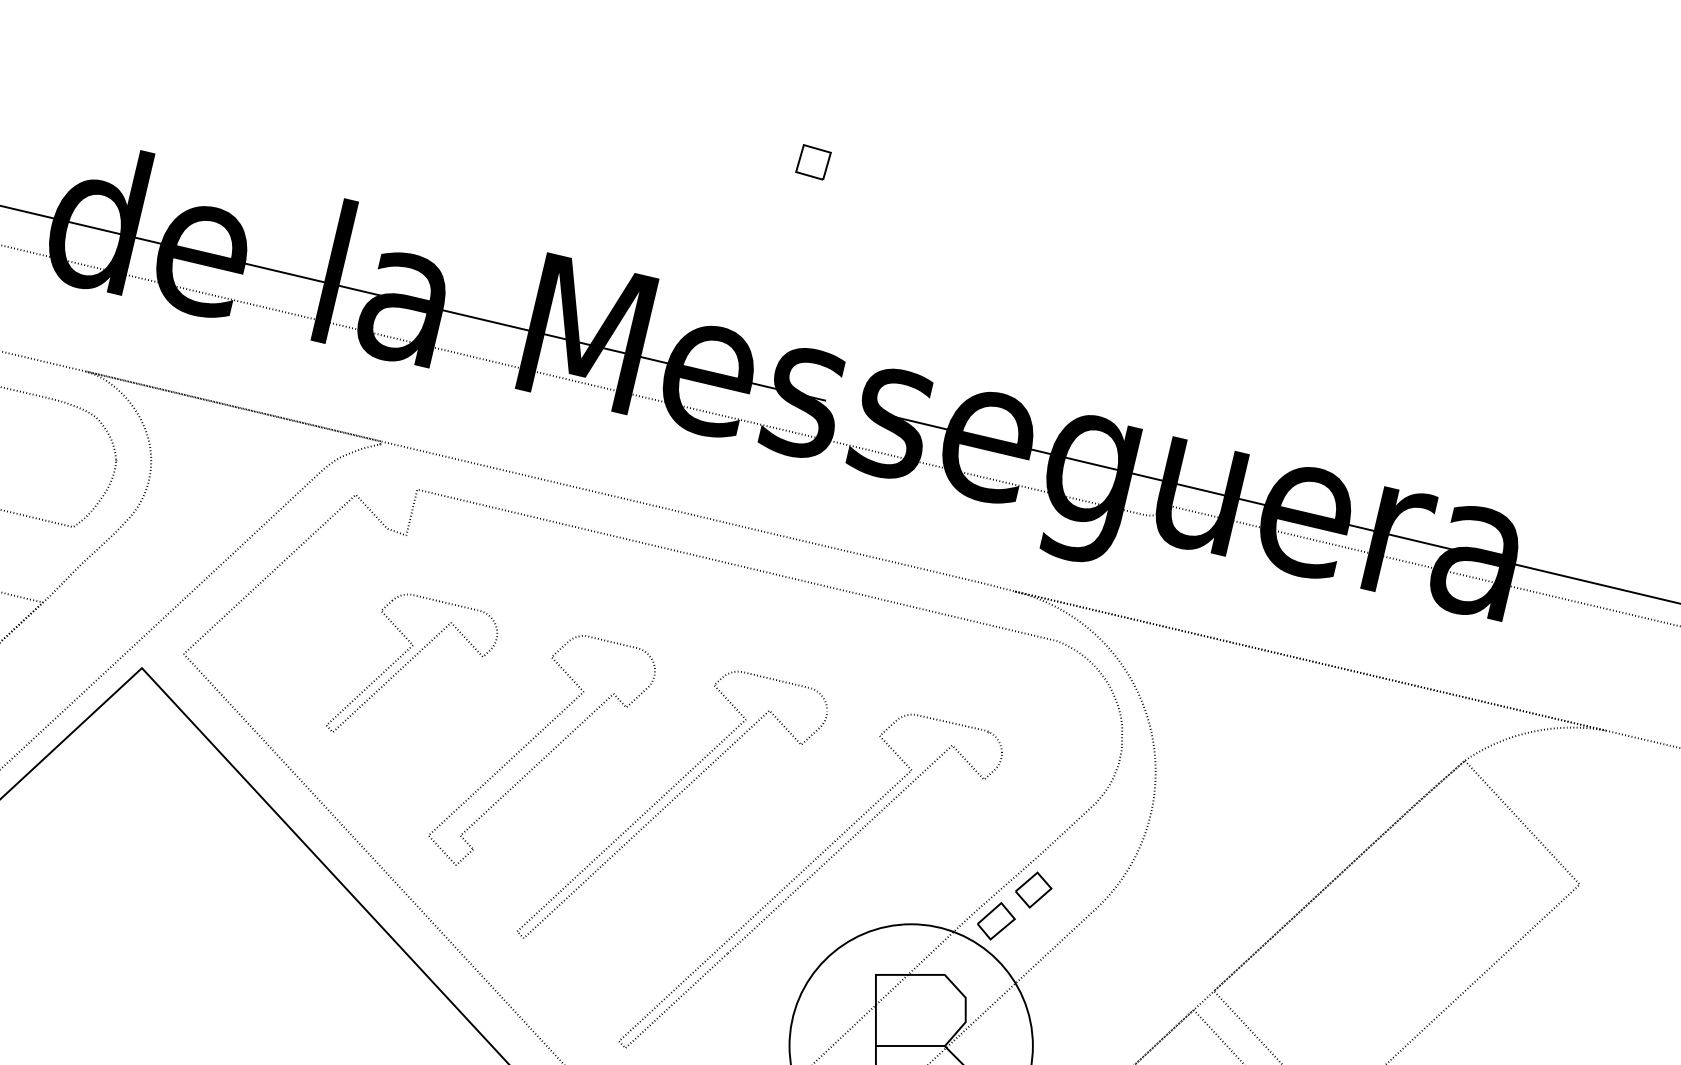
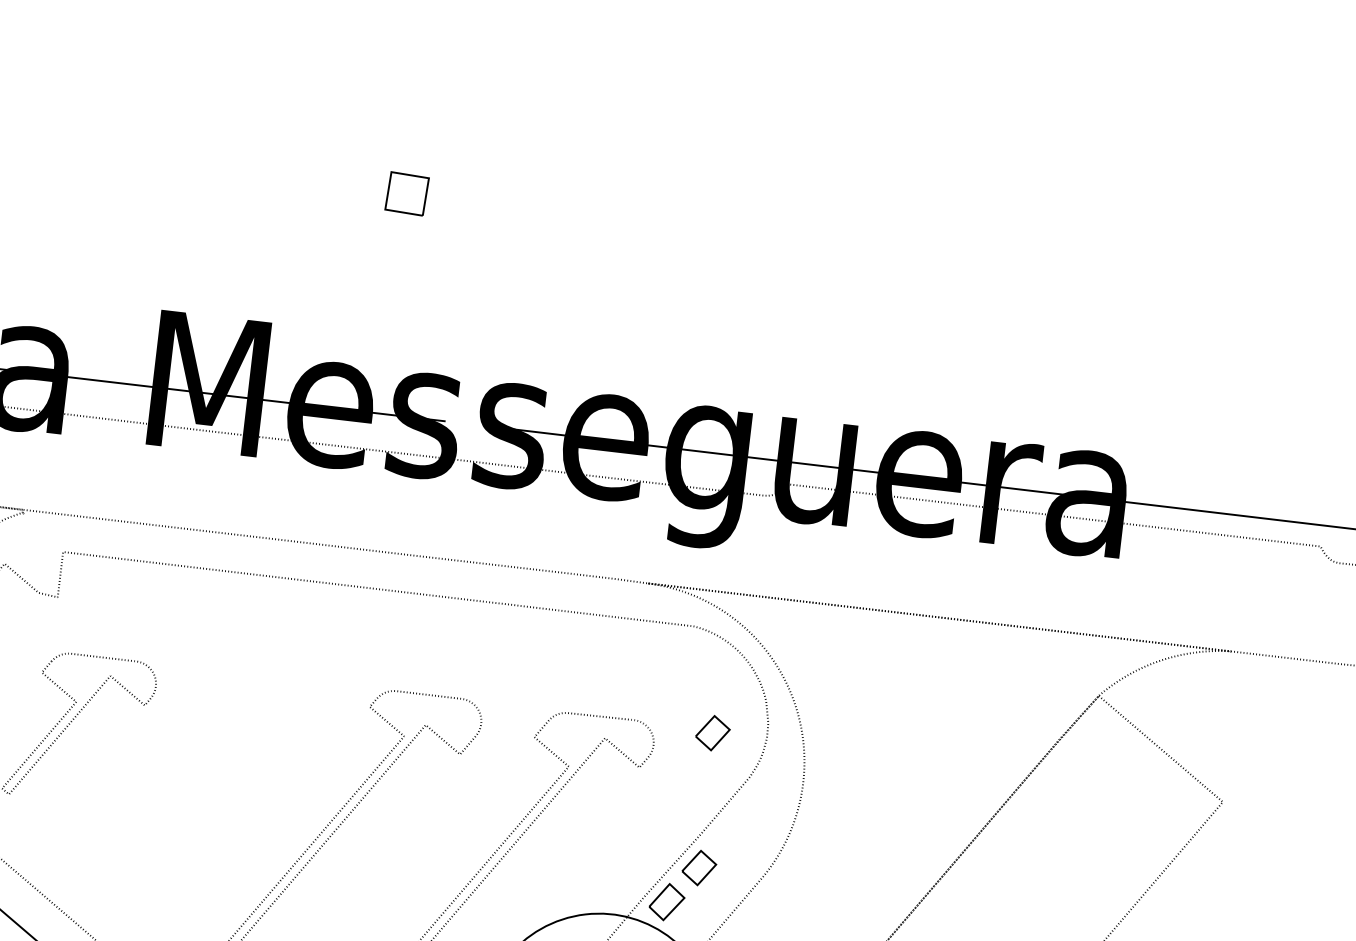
part: (813, 162) -> (407, 194), size x1.4
part: (1063, 752) -> (712, 732), added
part: (545, 755) -> (215, 793), removed

